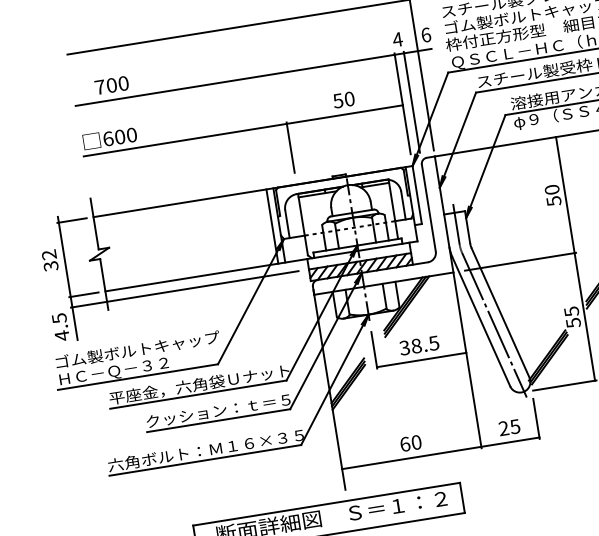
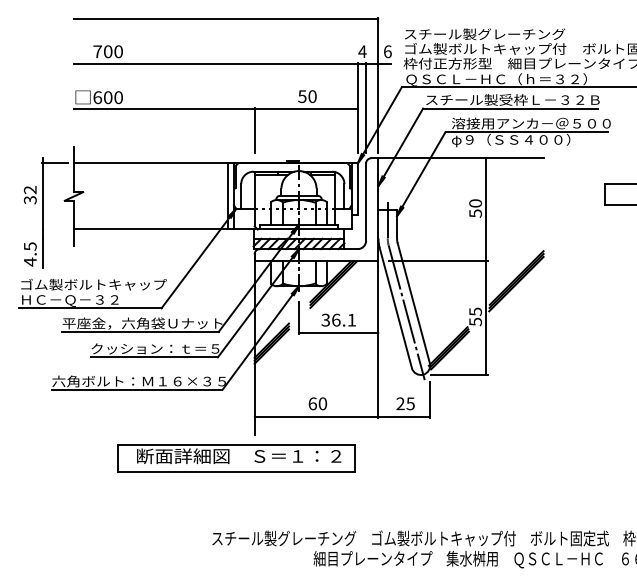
line: (184, 289) -> (142, 238), removed
line: (83, 294) -> (54, 229), removed
text: (425, 343) -> (344, 319), 38.5 -> 36.1

